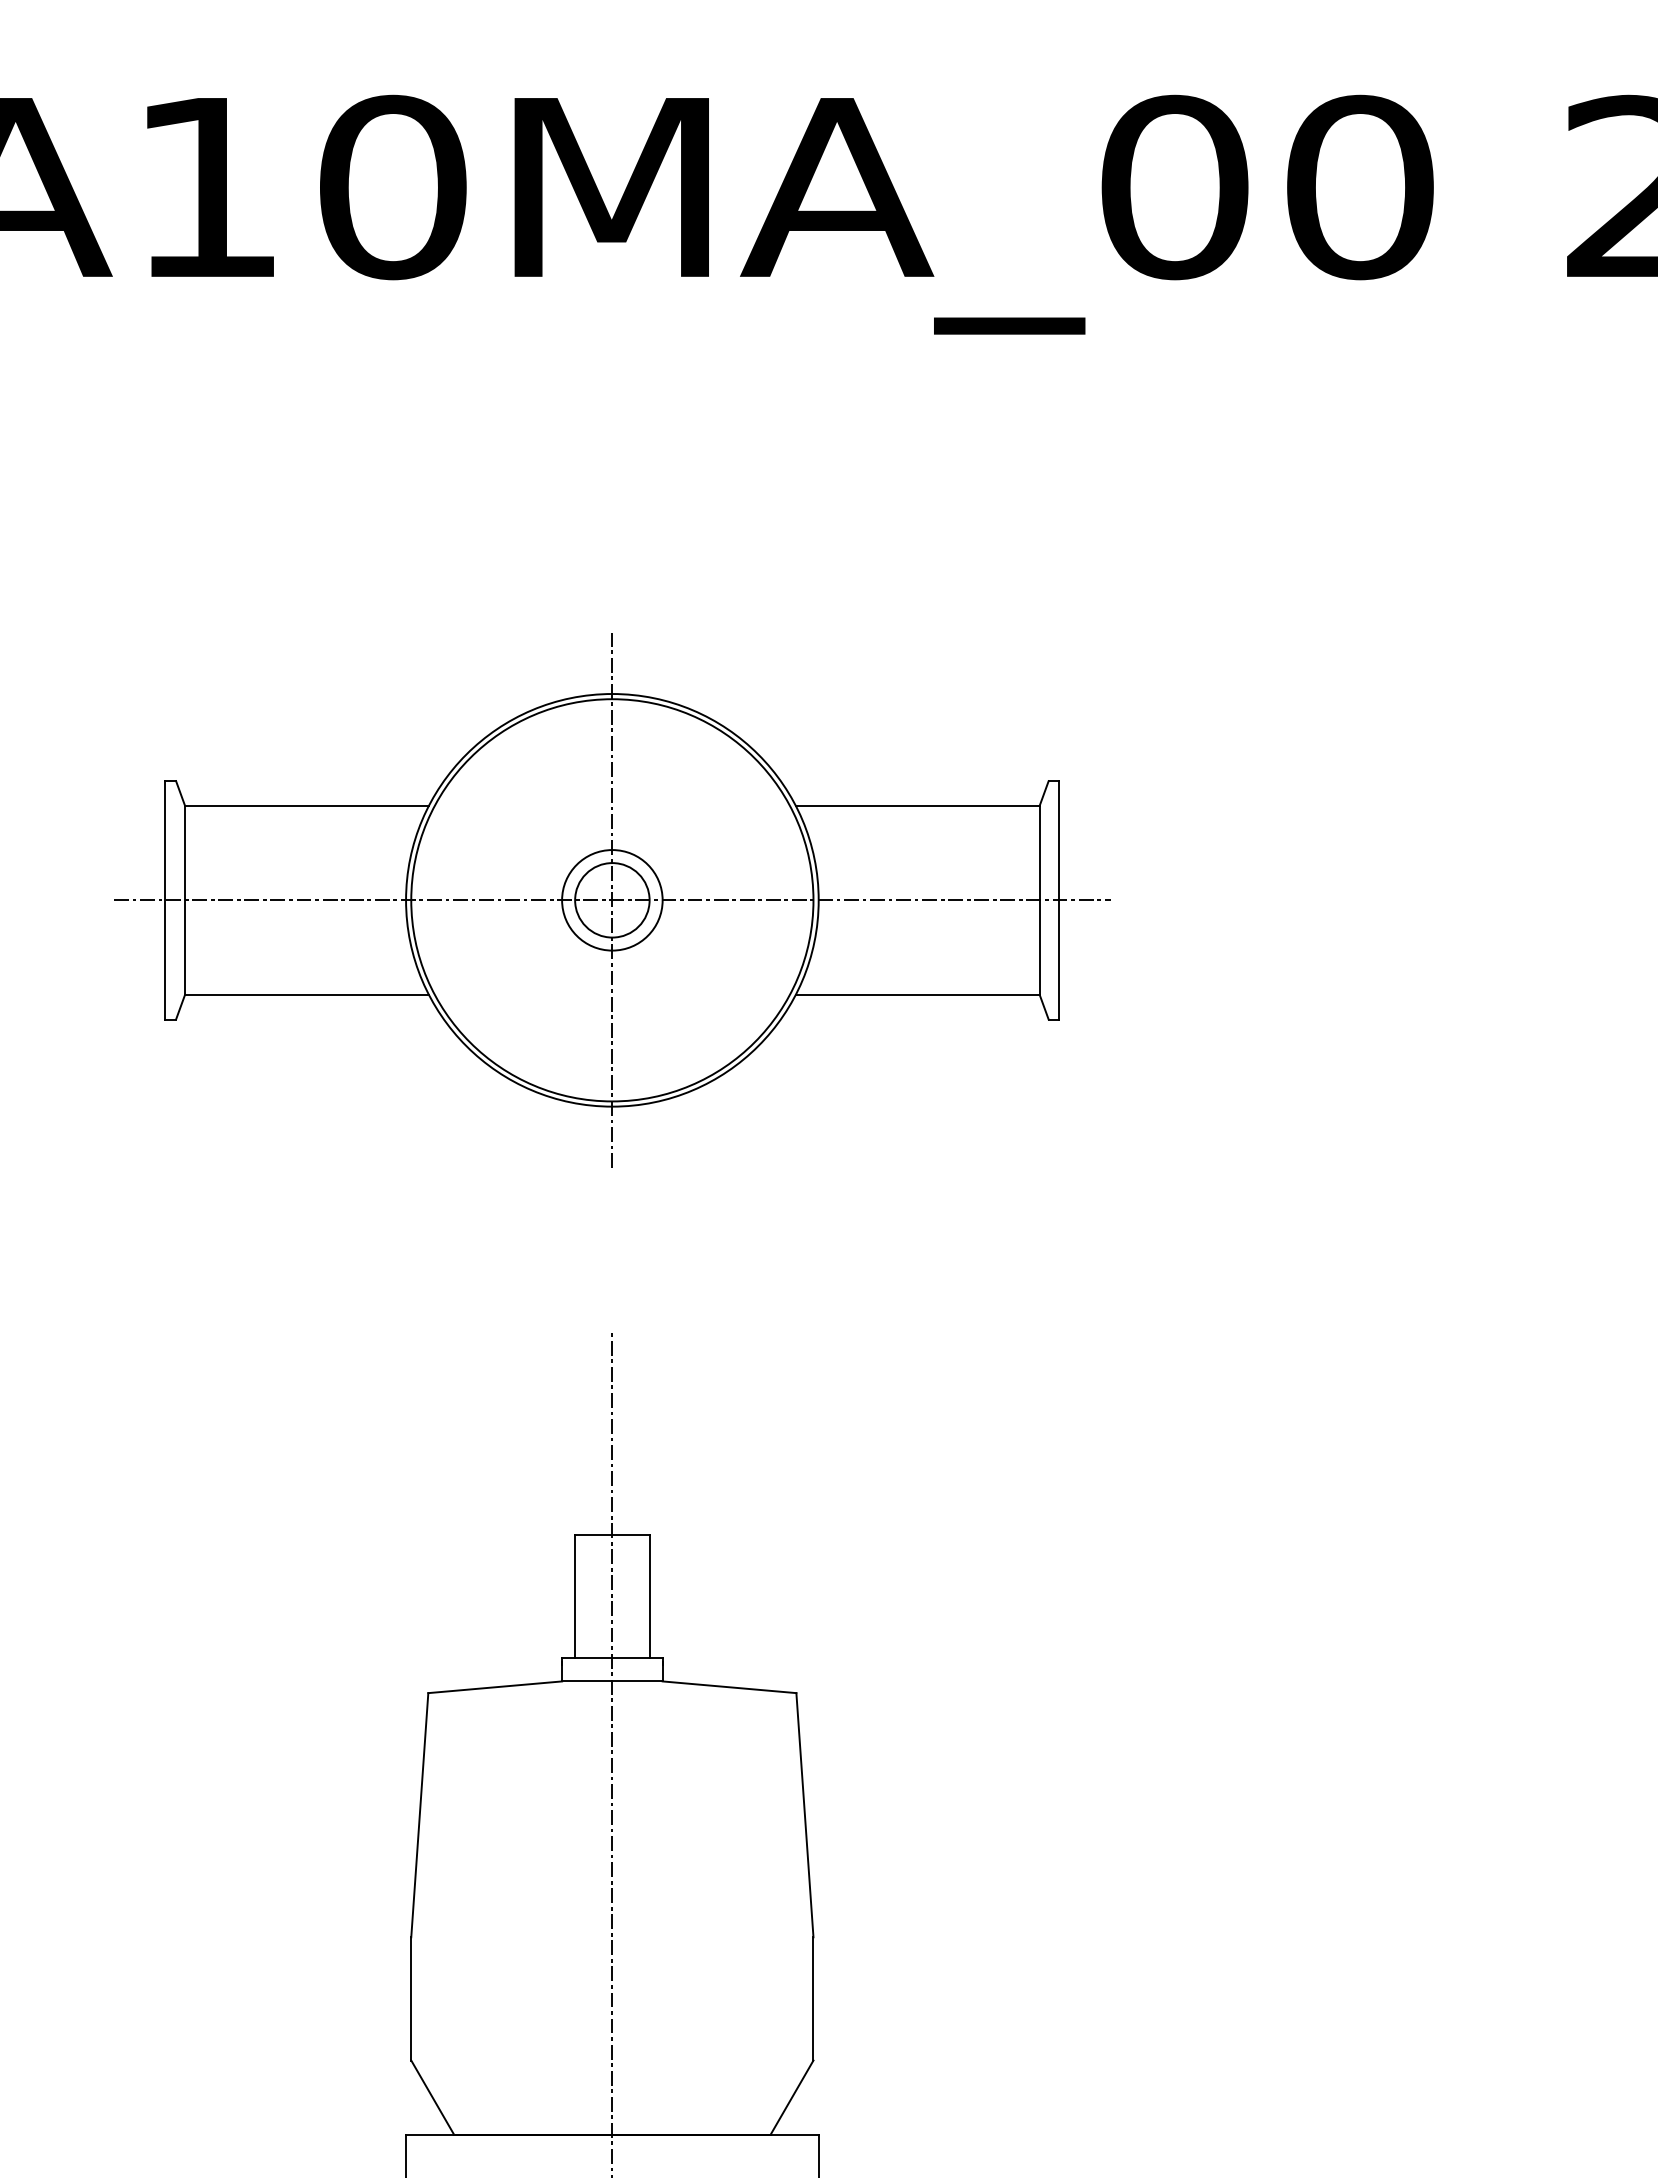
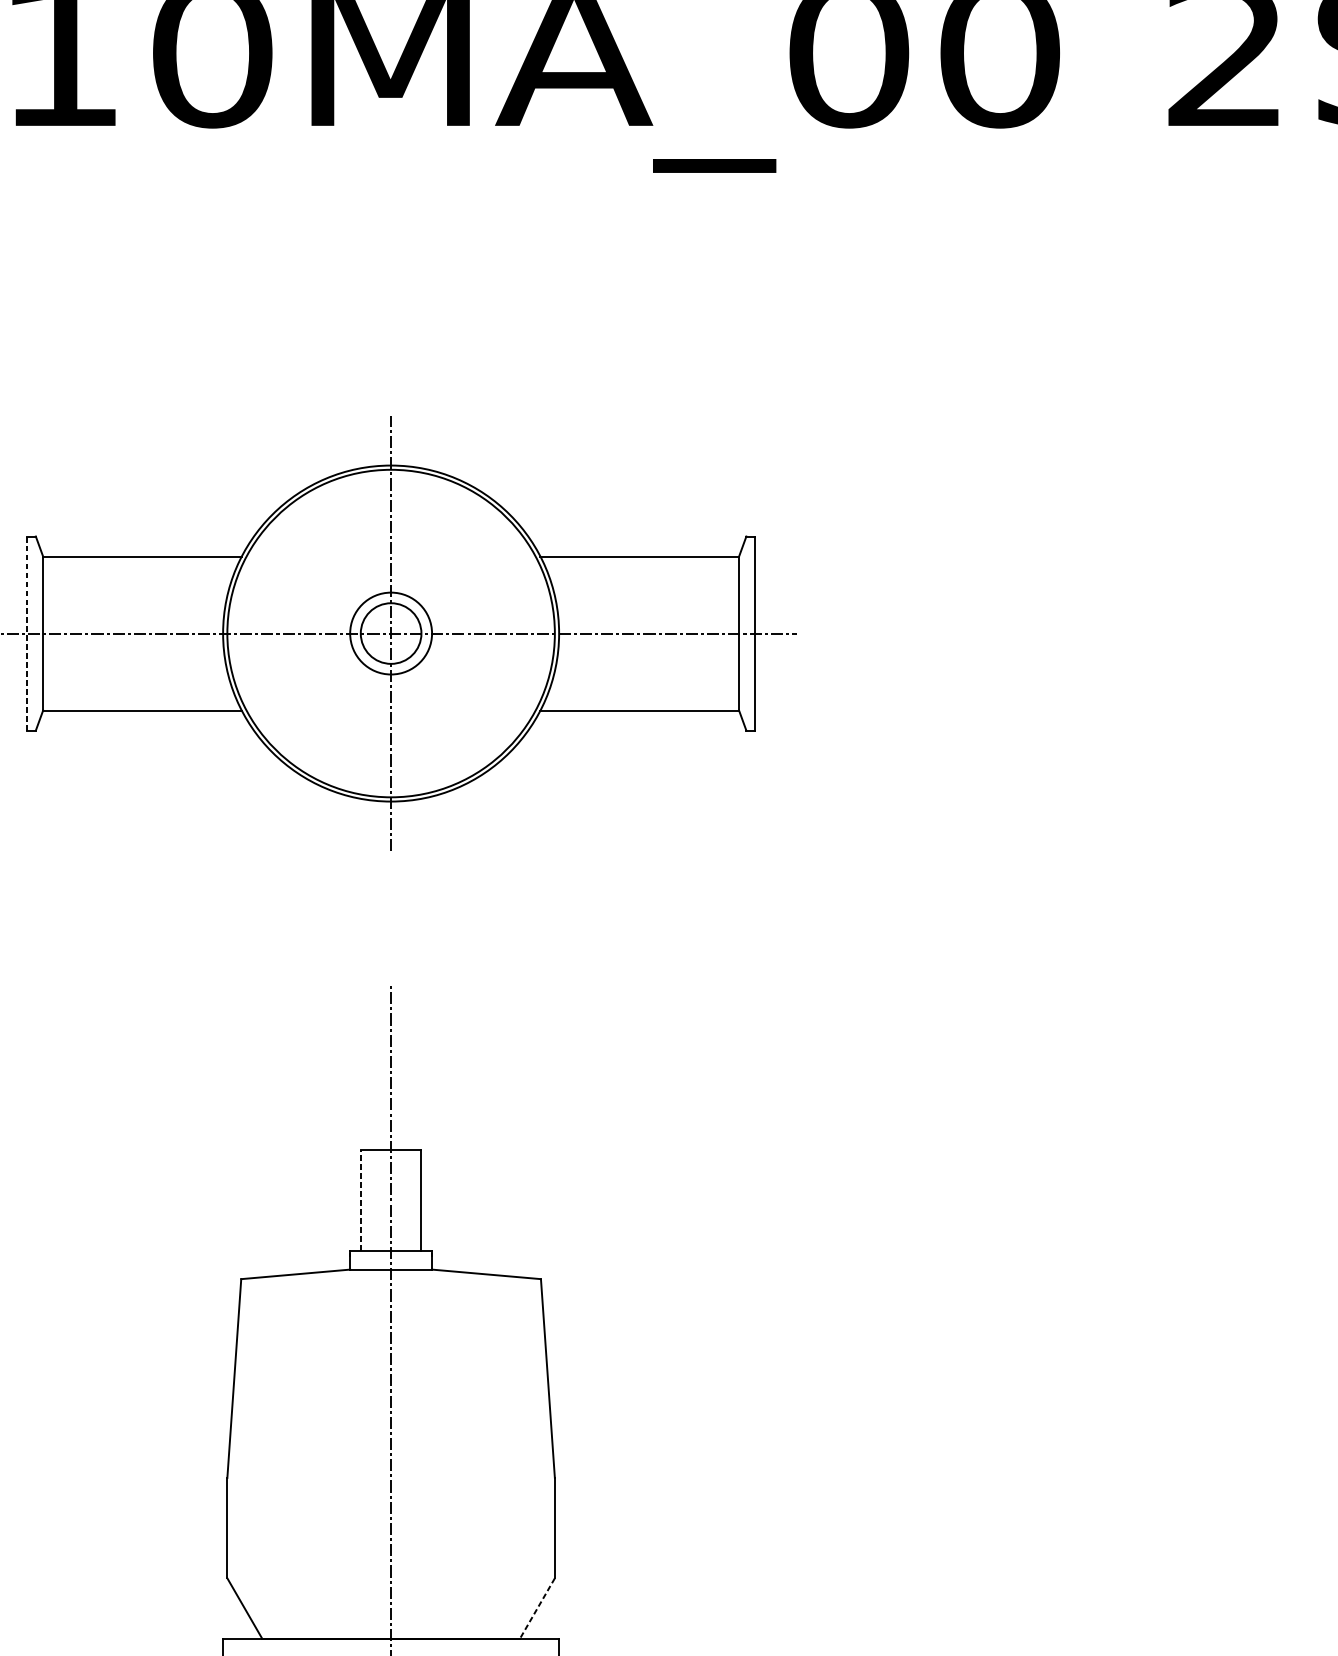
line: (165, 899) -> (27, 632), solid -> dashed
line: (575, 1596) -> (361, 1200), solid -> dashed
line: (792, 2097) -> (537, 1608), solid -> dashed

